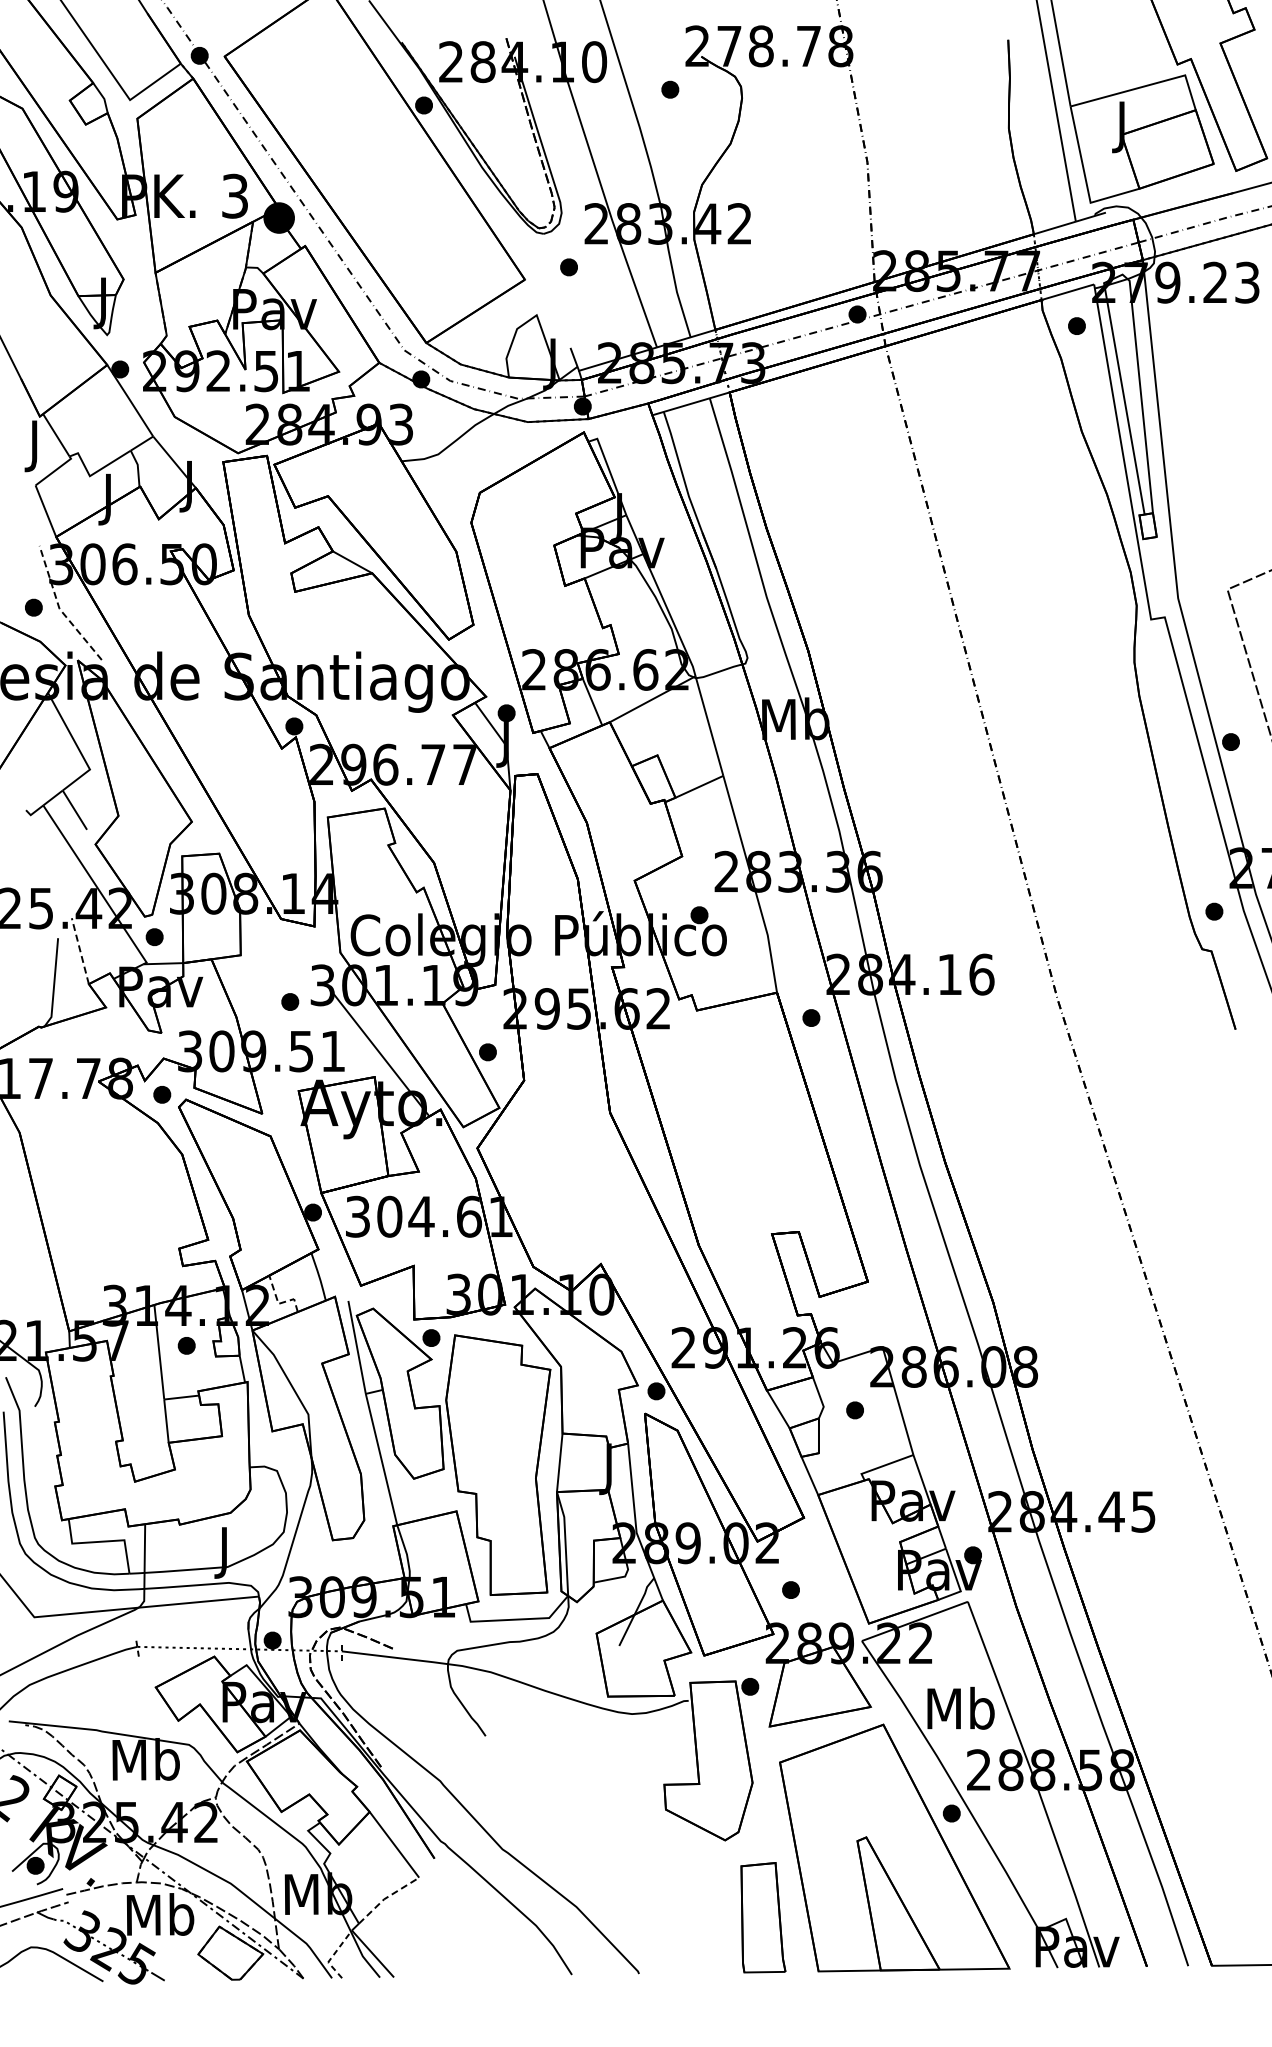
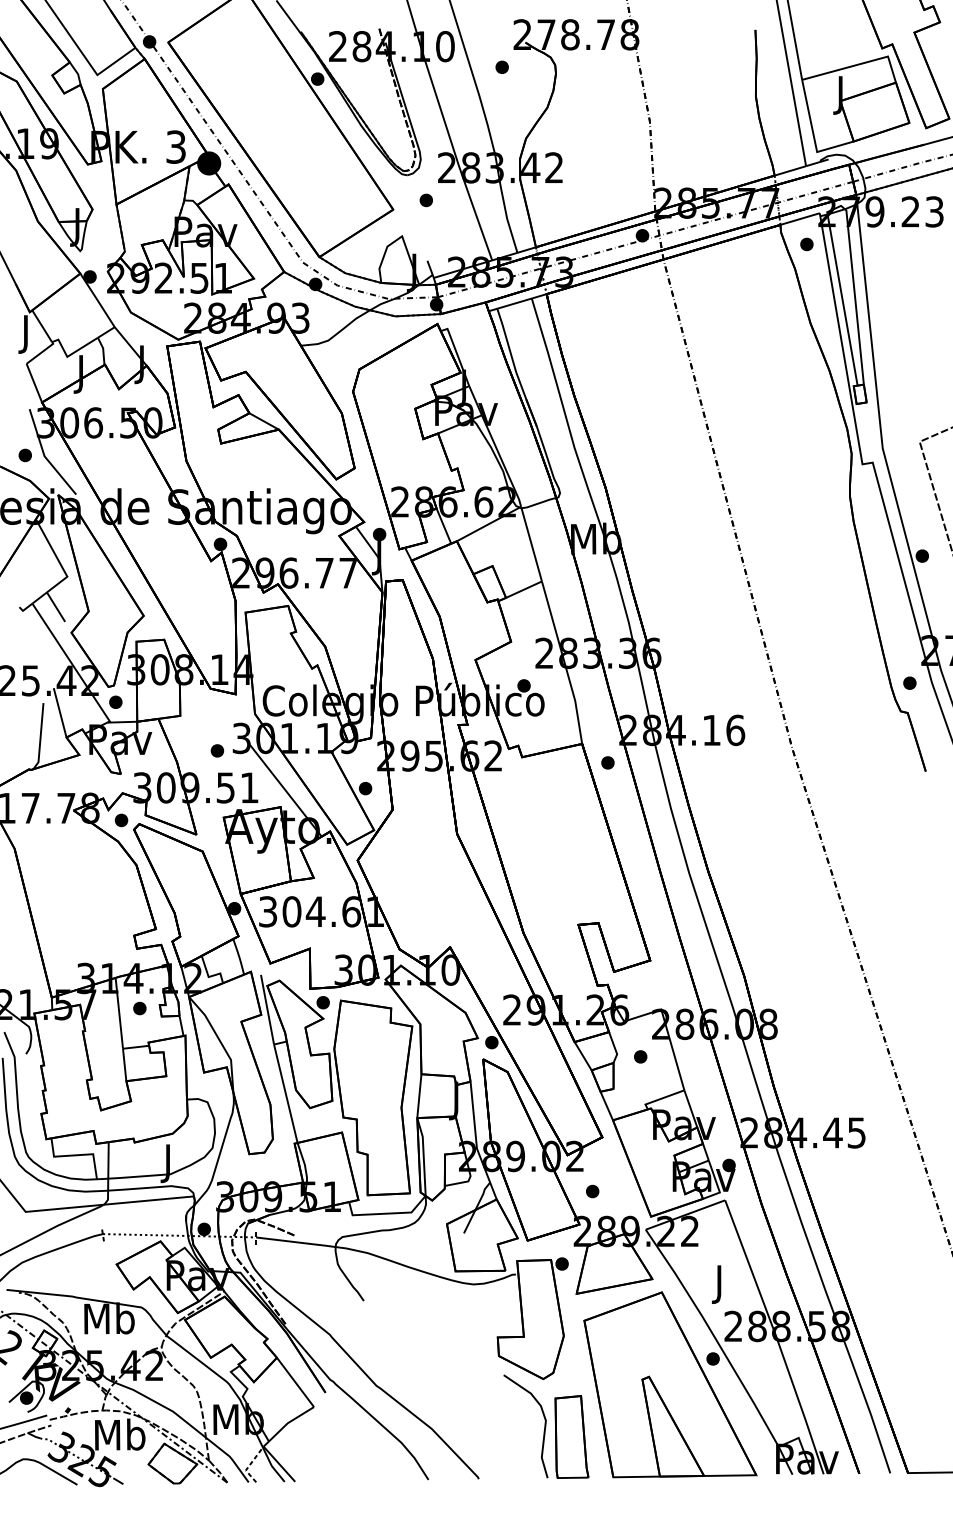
line: (59, 608) -> (44, 456), dashed -> solid
line: (80, 950) -> (60, 712), dashed -> solid
line: (278, 1303) -> (208, 976), dashed -> solid
text: (960, 1713) -> (719, 1284), Mb -> J
line: (386, 1897) -> (289, 1421), dashed -> solid
curve: (726, 1904) -> (544, 1427), added

